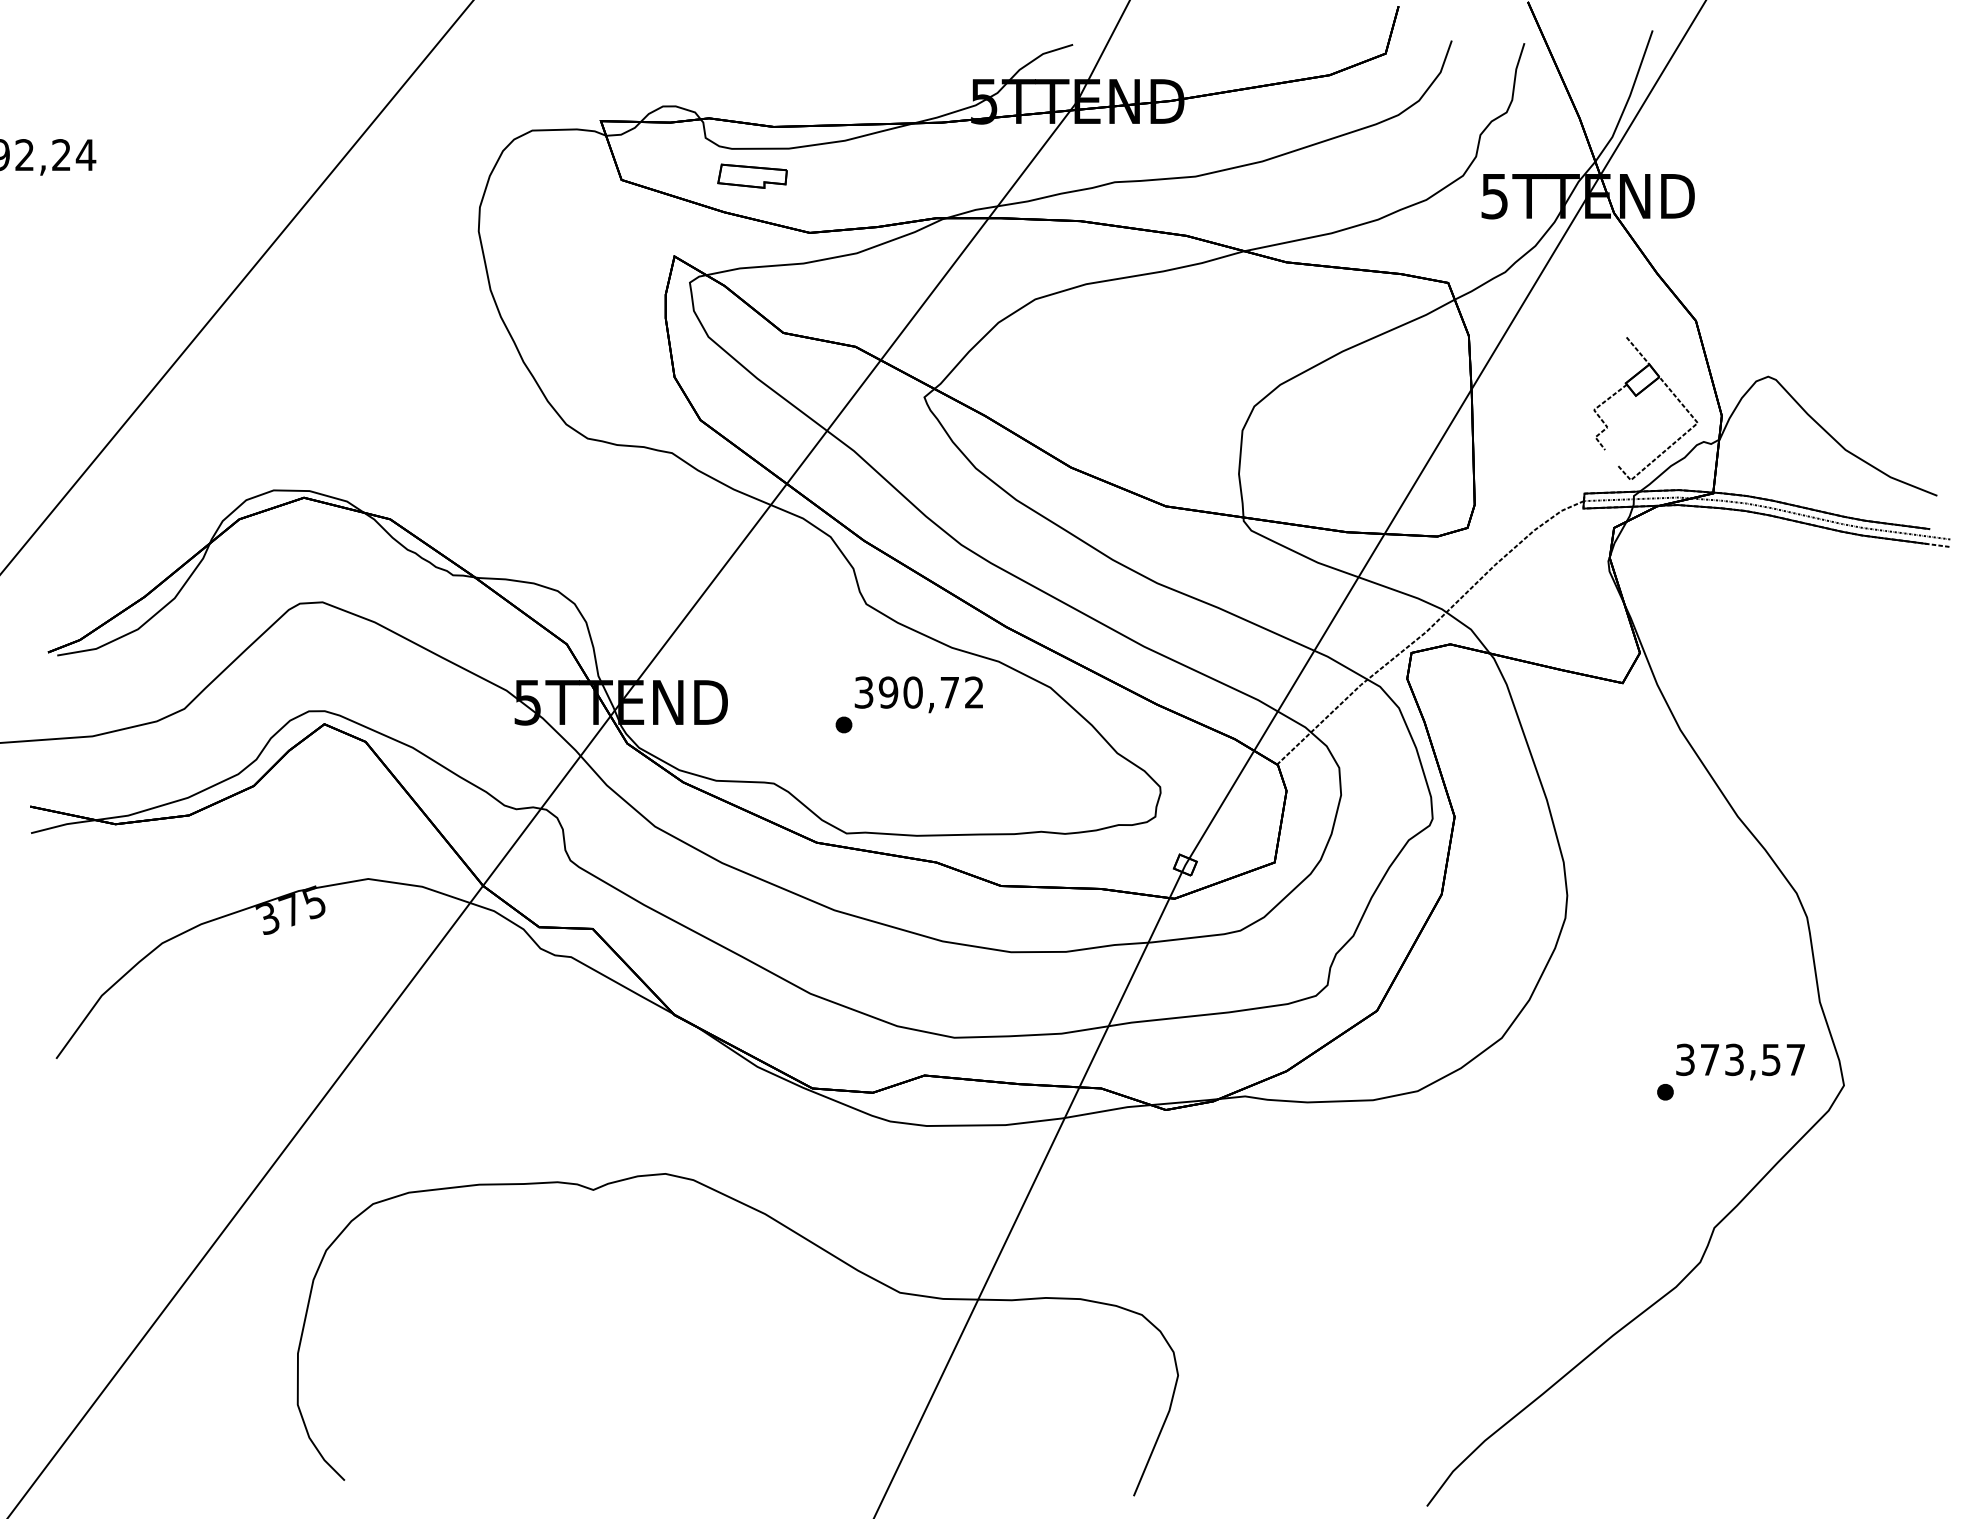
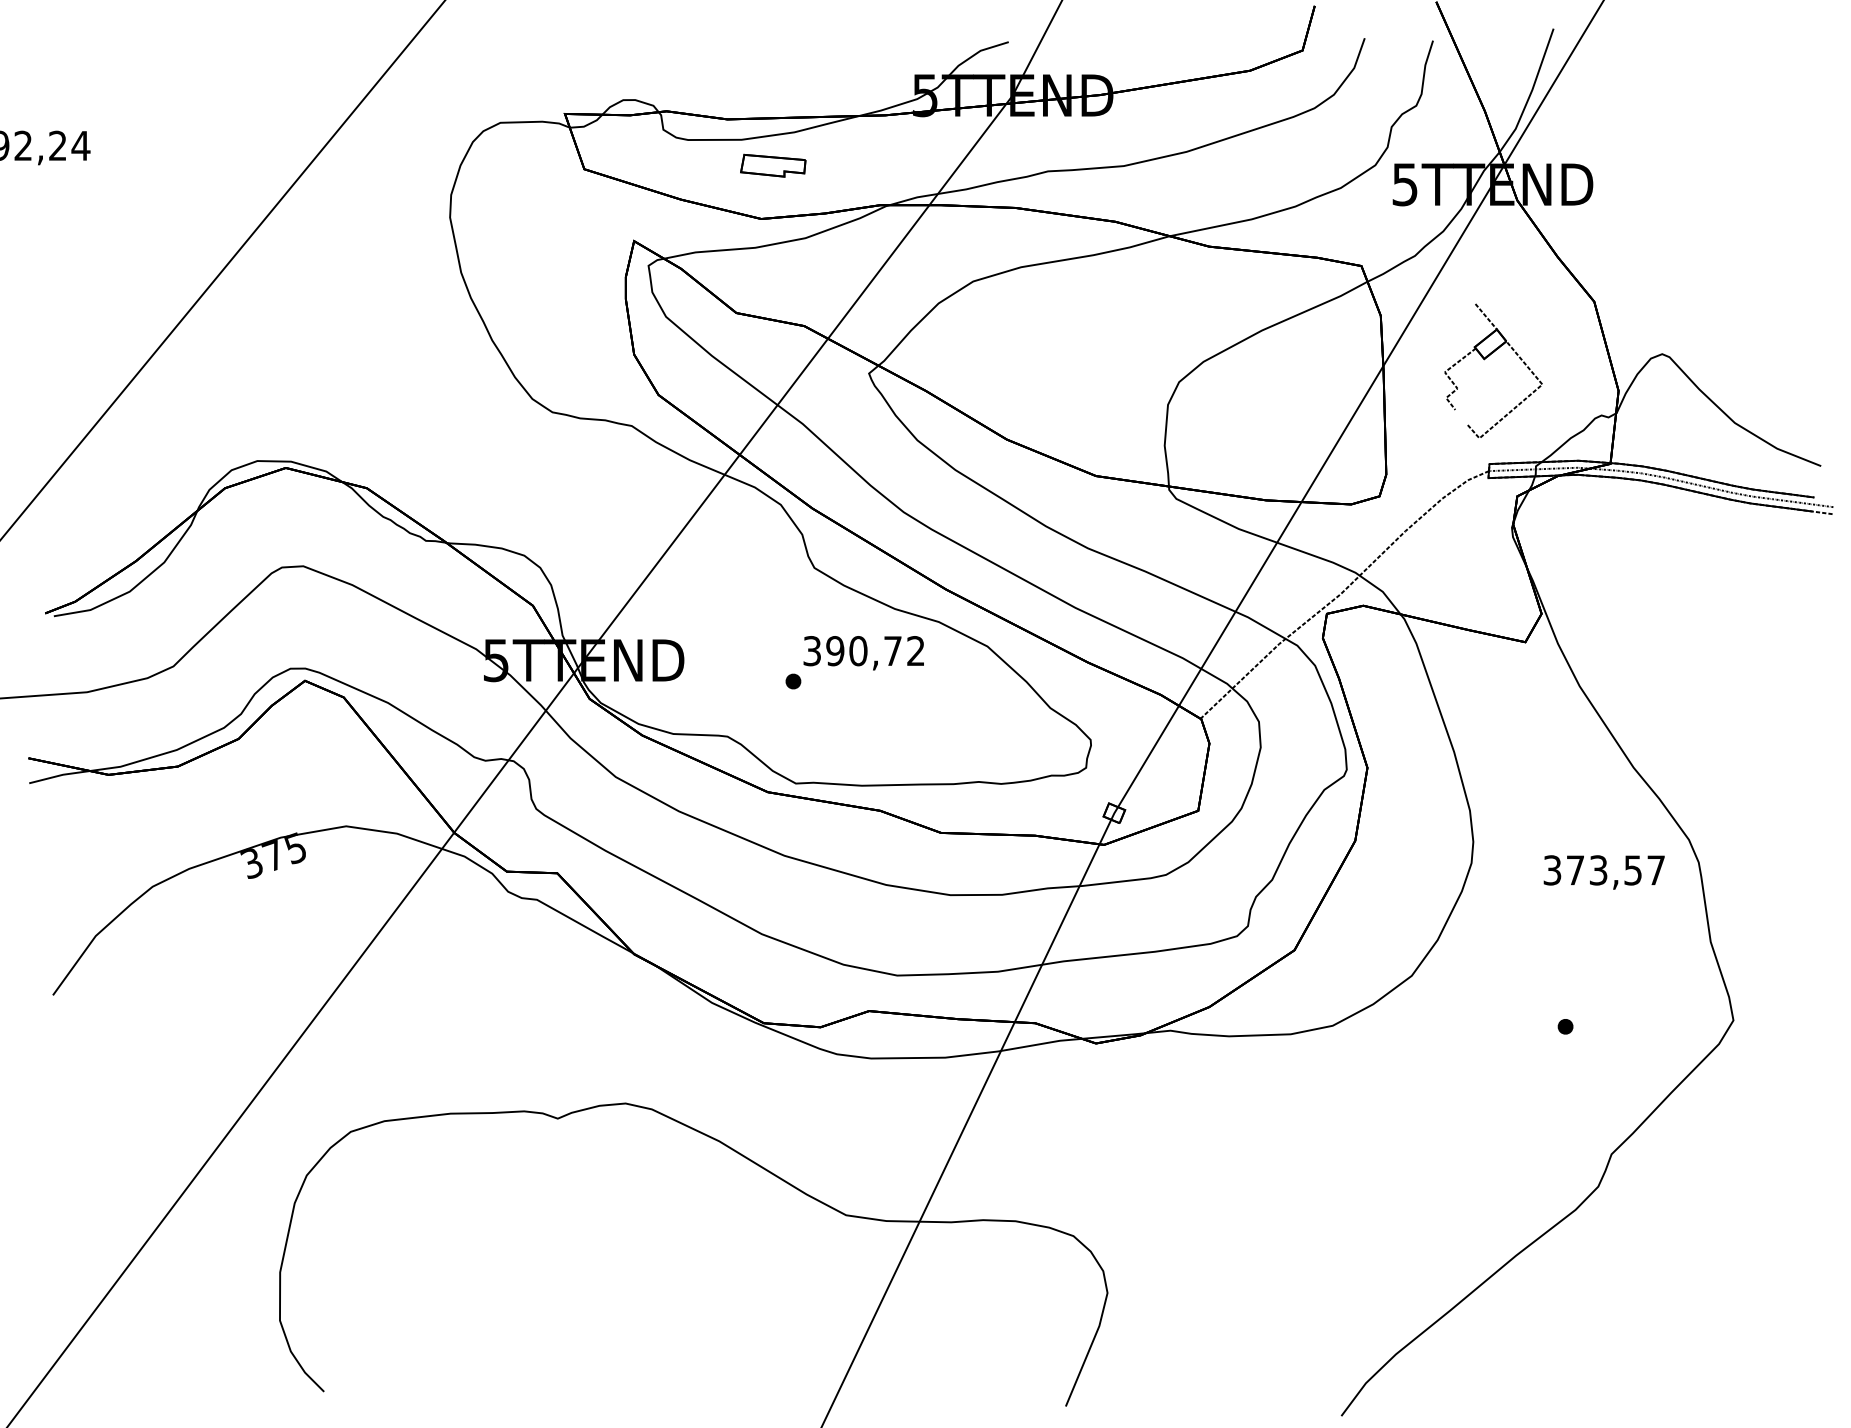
part: (752, 175) -> (773, 165), moved
part: (1638, 395) -> (1486, 358), moved
text: (1740, 1061) -> (1604, 871), moved

